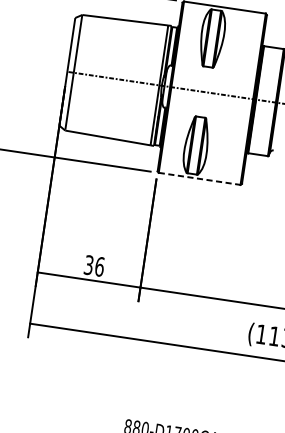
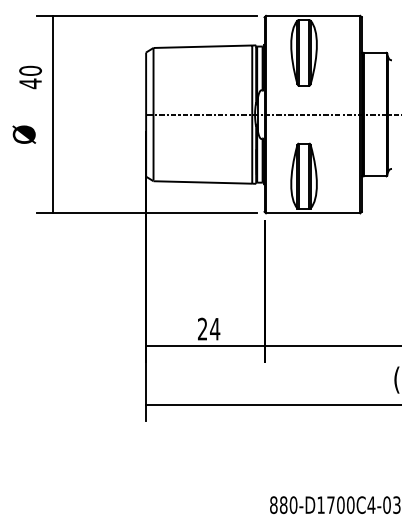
line: (199, 179) -> (313, 213), dashed -> solid
text: (94, 265) -> (209, 328), 36 -> 24

